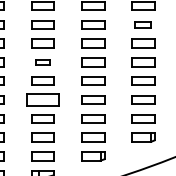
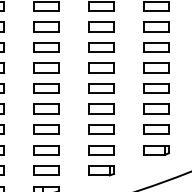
part: (143, 24) -> (156, 26), size x1.43
part: (42, 61) -> (46, 67), size x1.67
part: (42, 99) -> (46, 108), size x0.71

